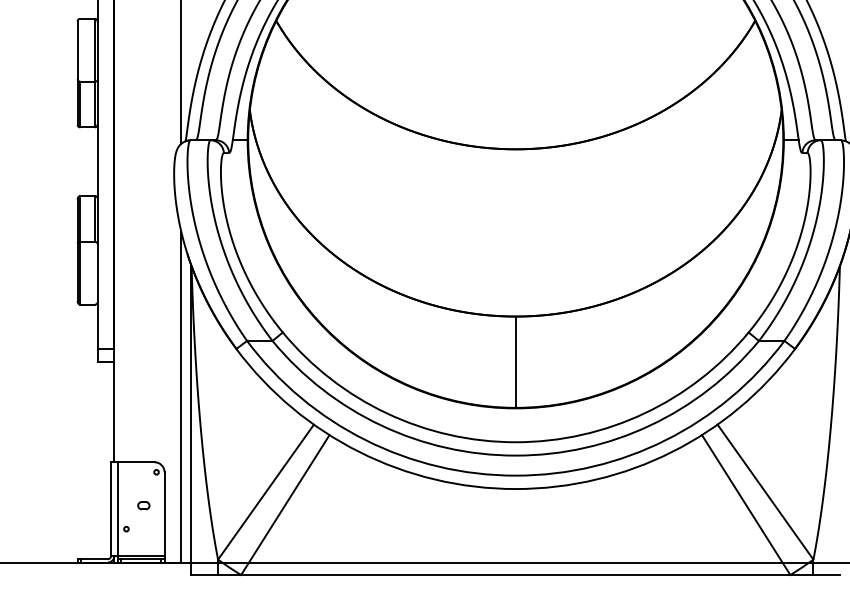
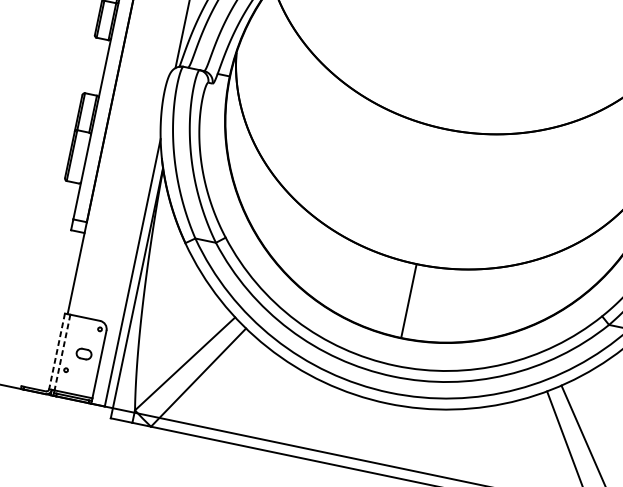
part: (143, 505) -> (83, 353), size x1.6
line: (111, 509) -> (57, 351), solid -> dashed
line: (117, 509) -> (62, 352), solid -> dashed

